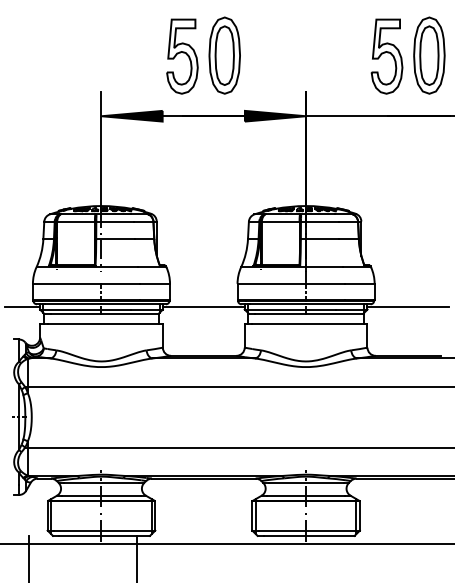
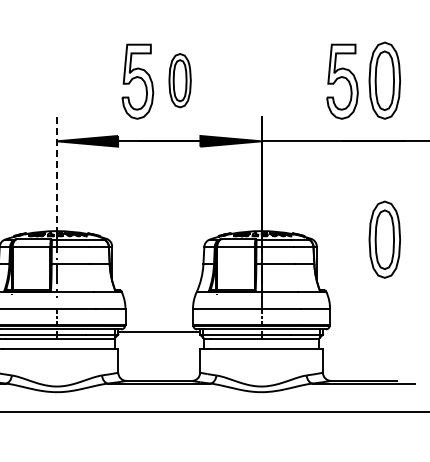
part: (224, 55) -> (179, 80), size x0.7
line: (101, 150) -> (56, 175), solid -> dashed
part: (429, 214) -> (384, 239), added
line: (408, 307) -> (363, 332), removed

